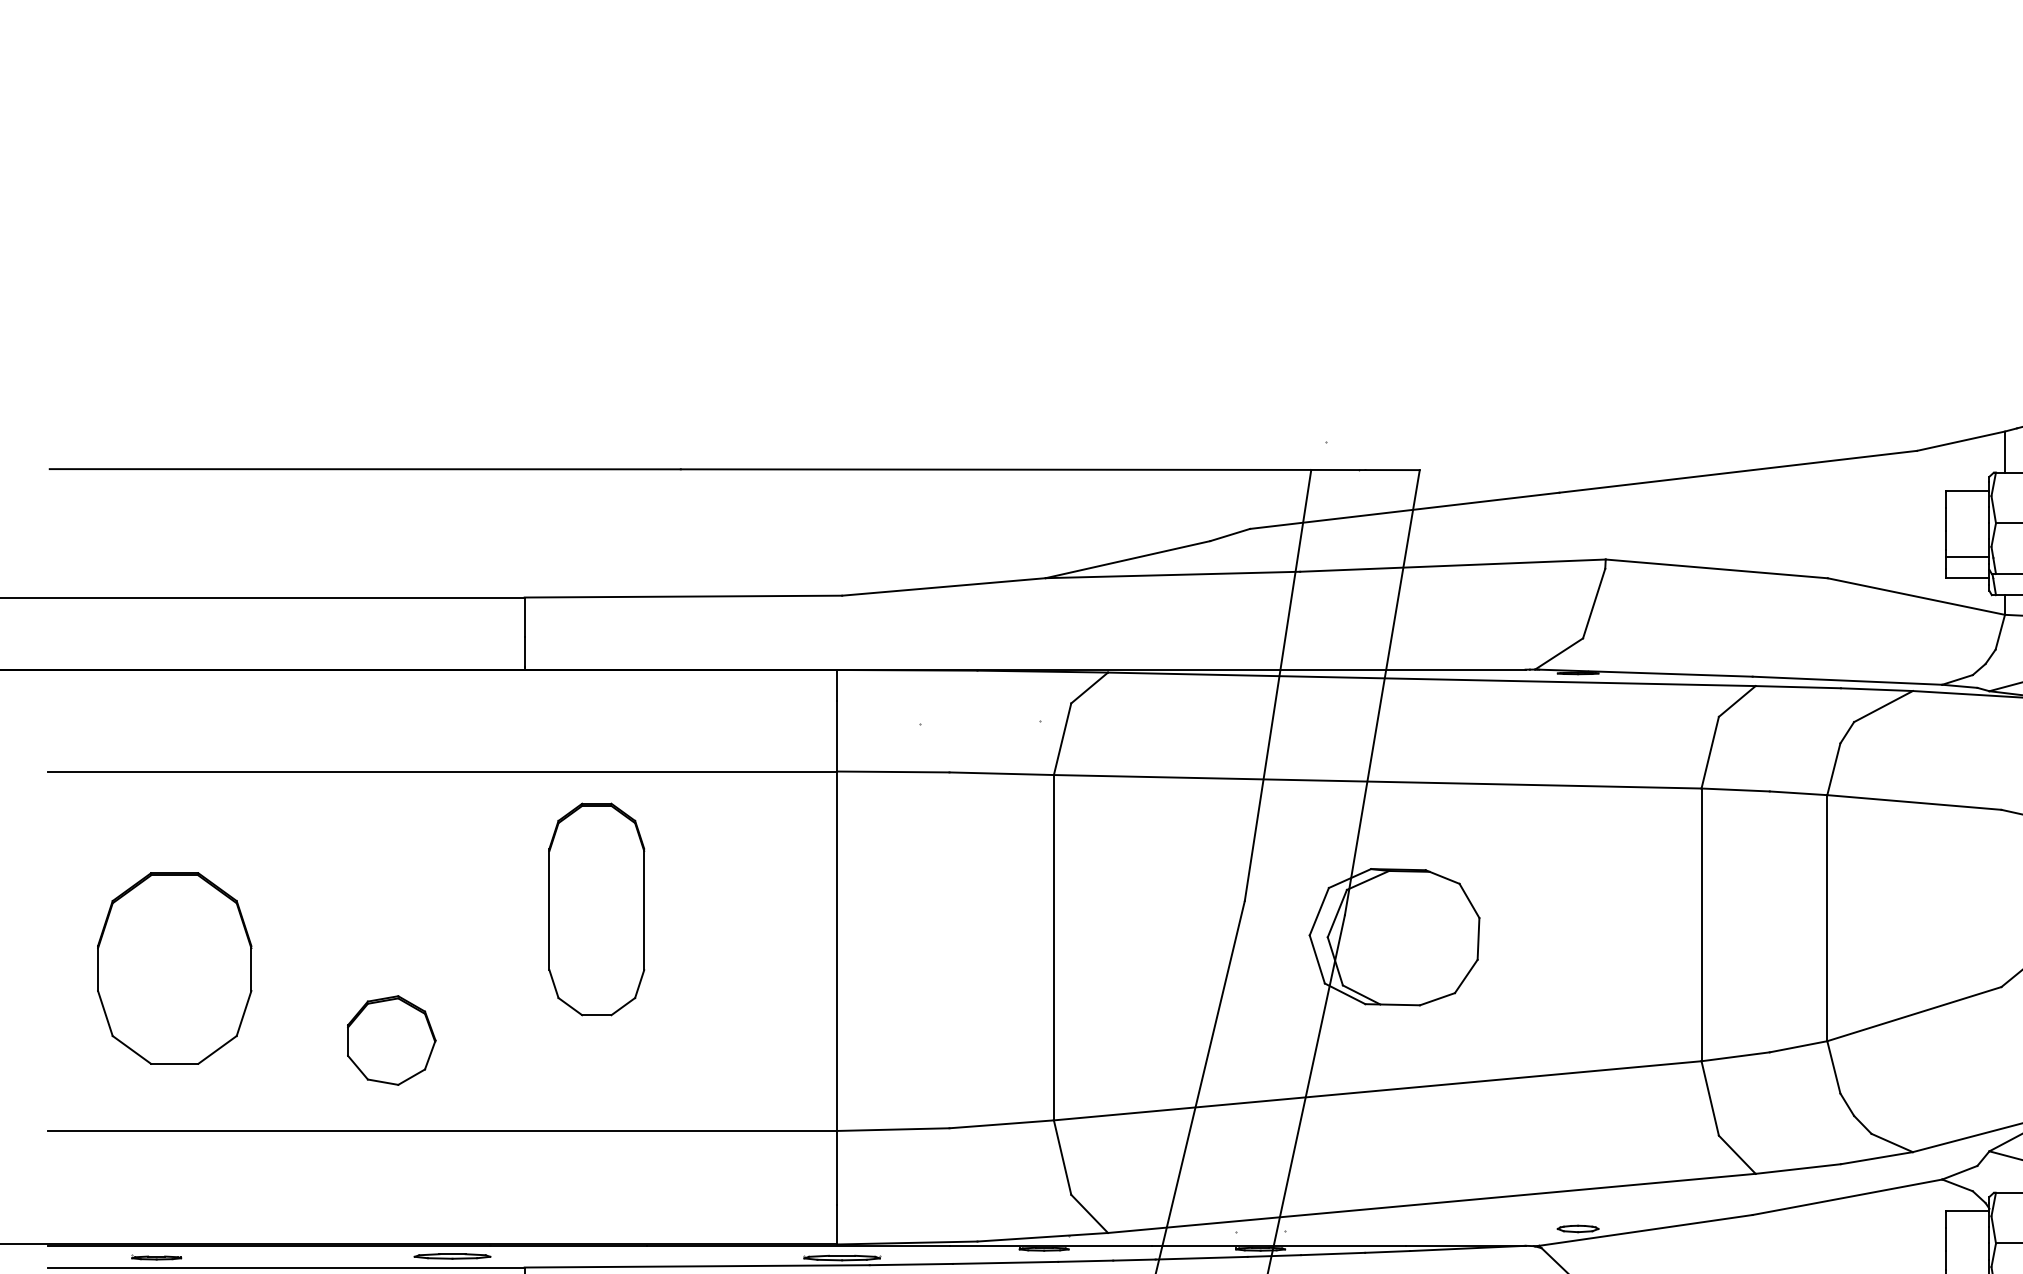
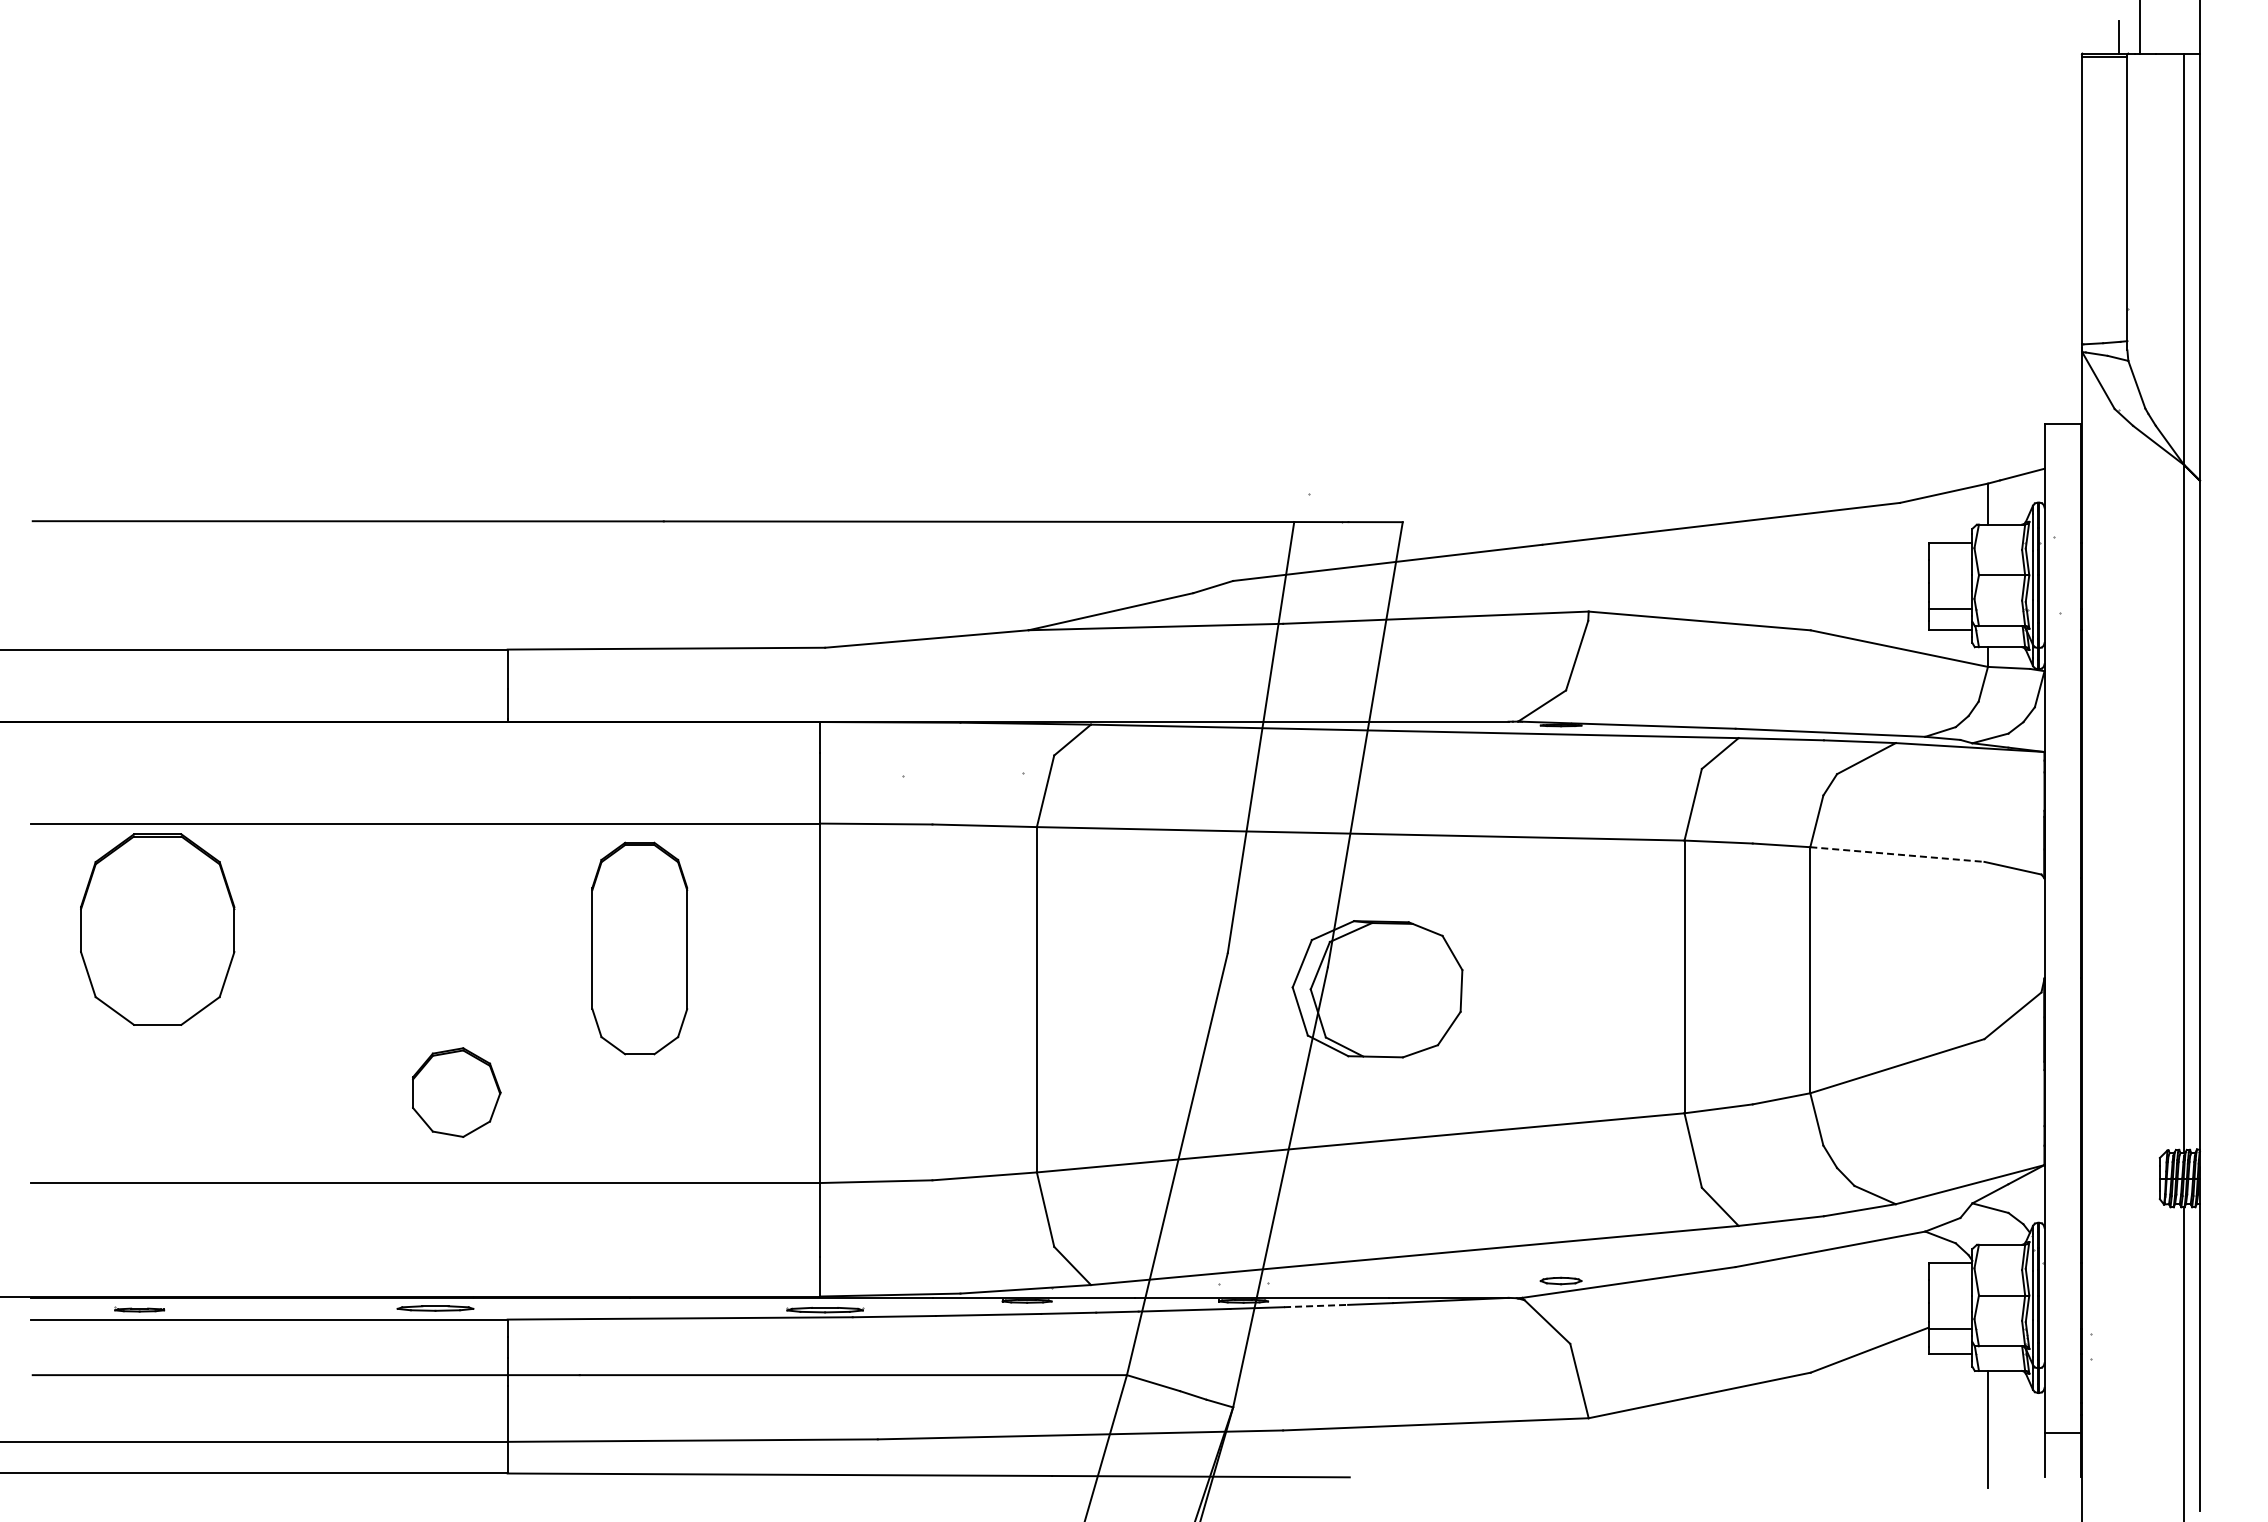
line: (1914, 802) -> (1897, 854), solid -> dashed
part: (596, 909) -> (639, 948), moved
part: (174, 968) -> (157, 929), moved
part: (391, 1040) -> (456, 1092), moved
line: (1333, 1254) -> (1316, 1306), solid -> dashed

